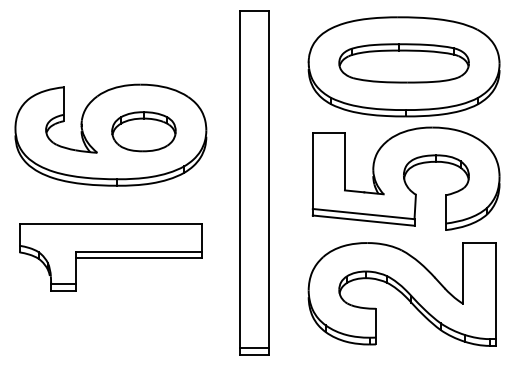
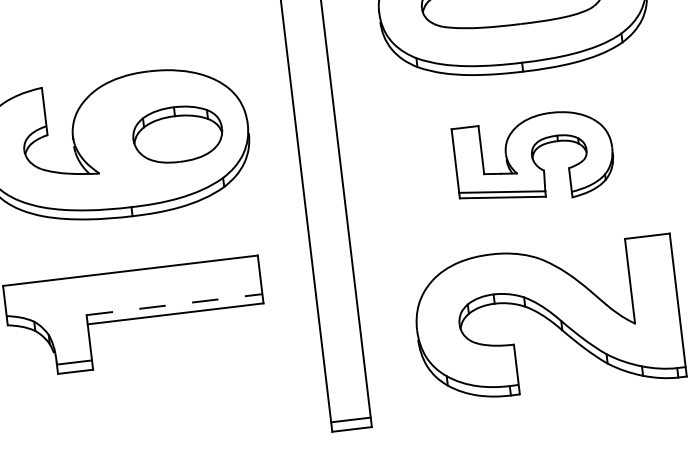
part: (143, 131) -> (177, 134), moved
part: (405, 178) -> (533, 158), size x0.6
line: (139, 251) -> (174, 304), solid -> dashed

